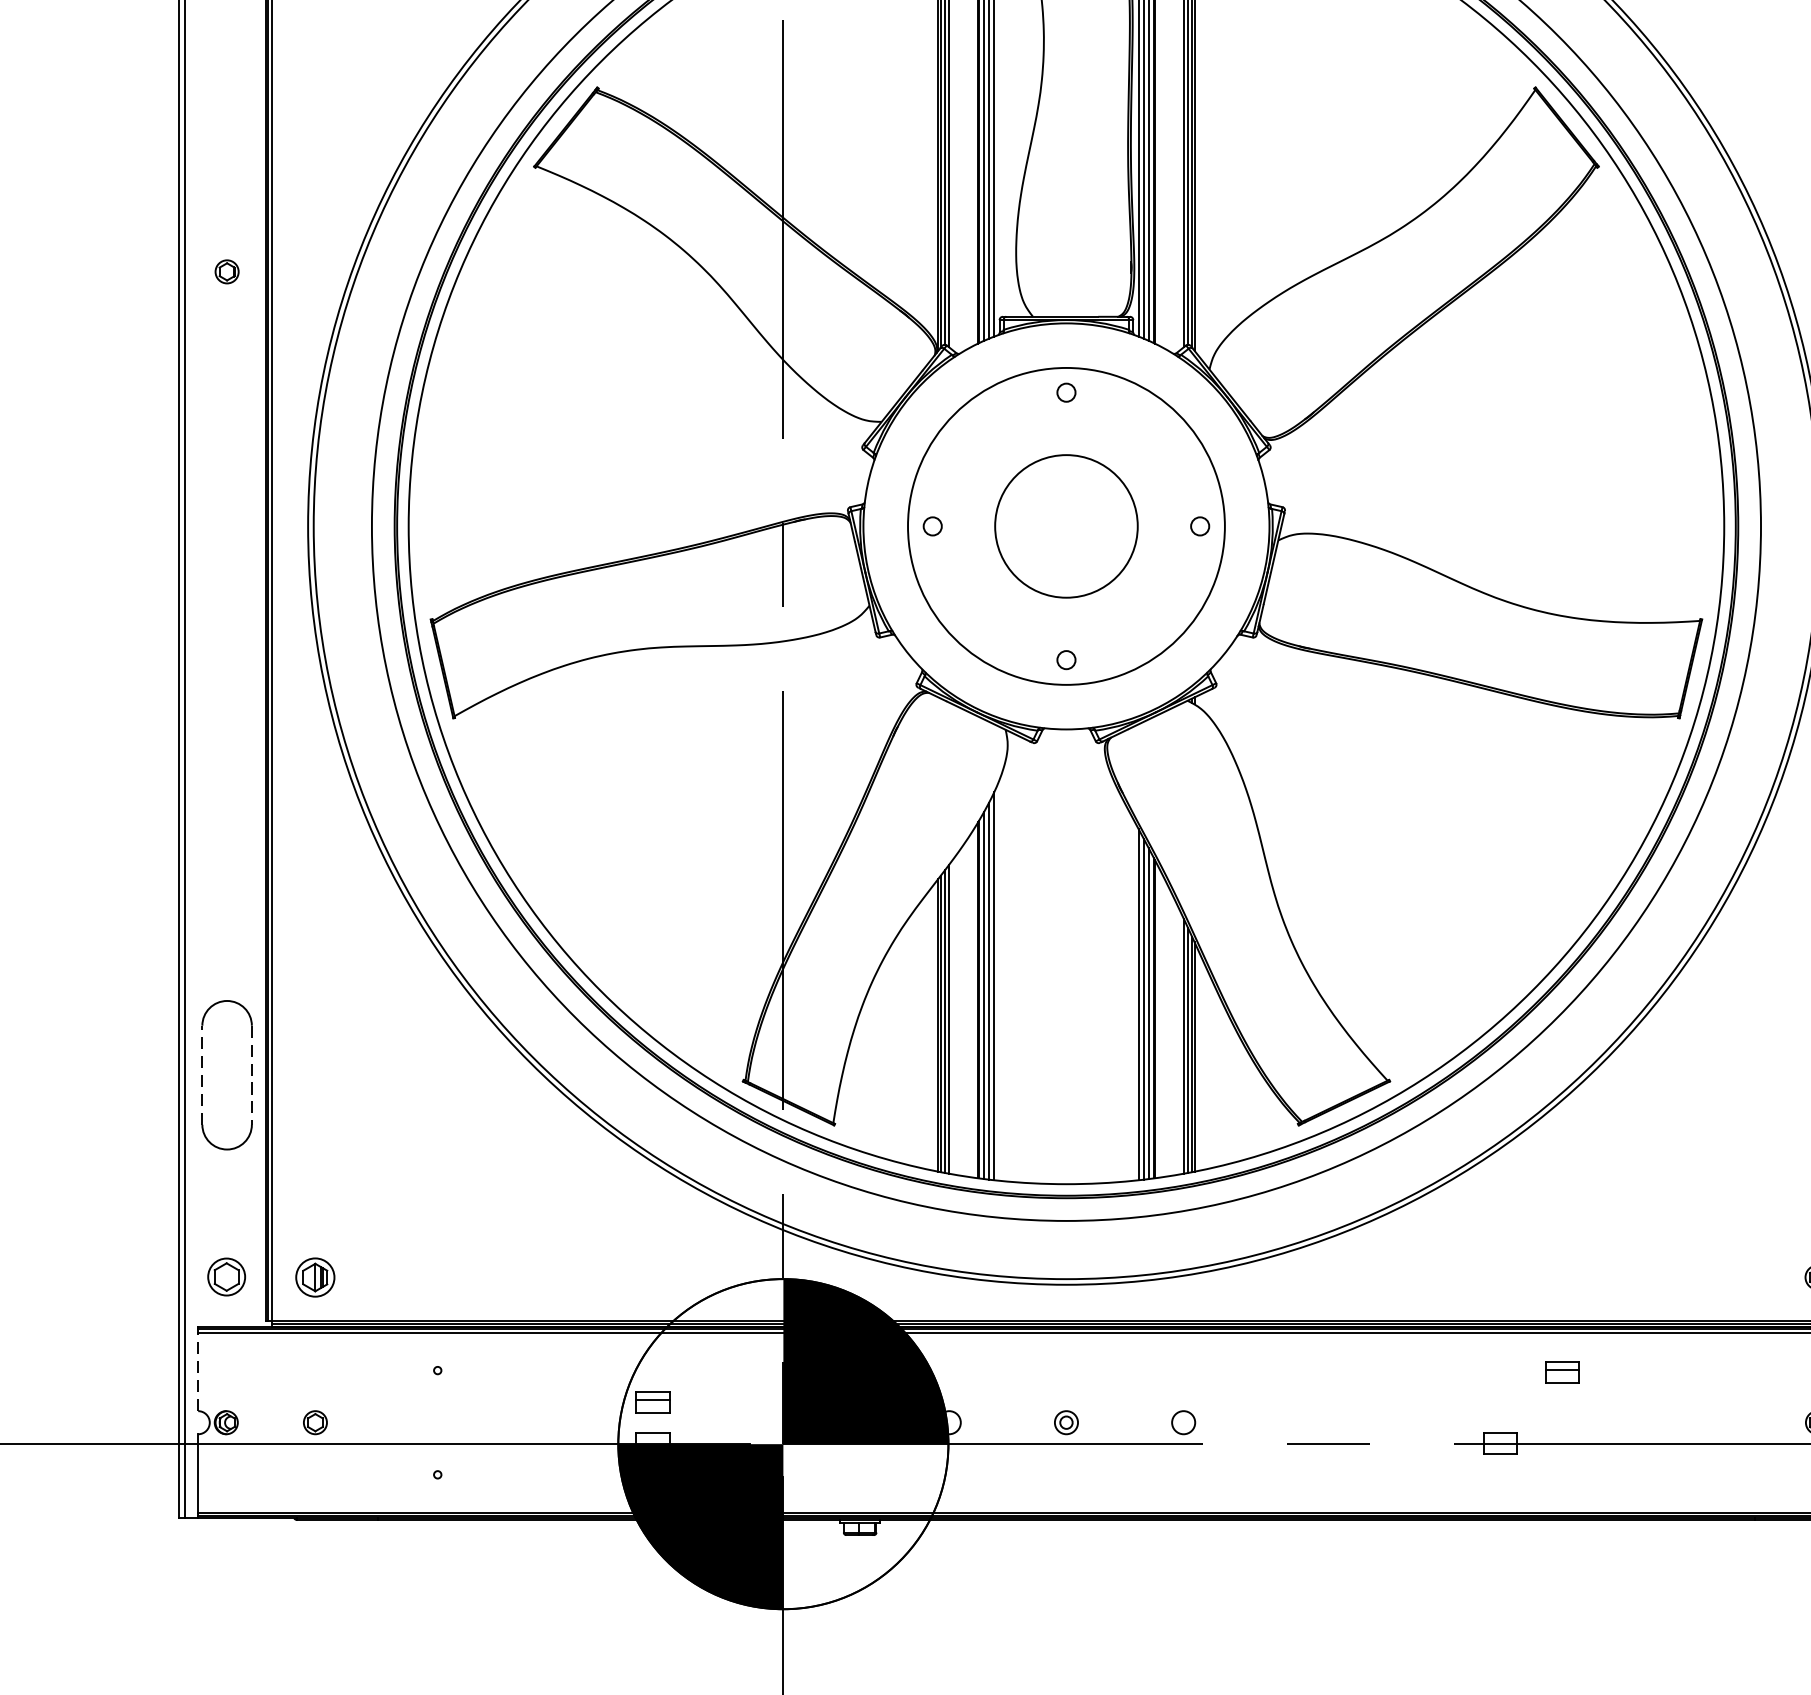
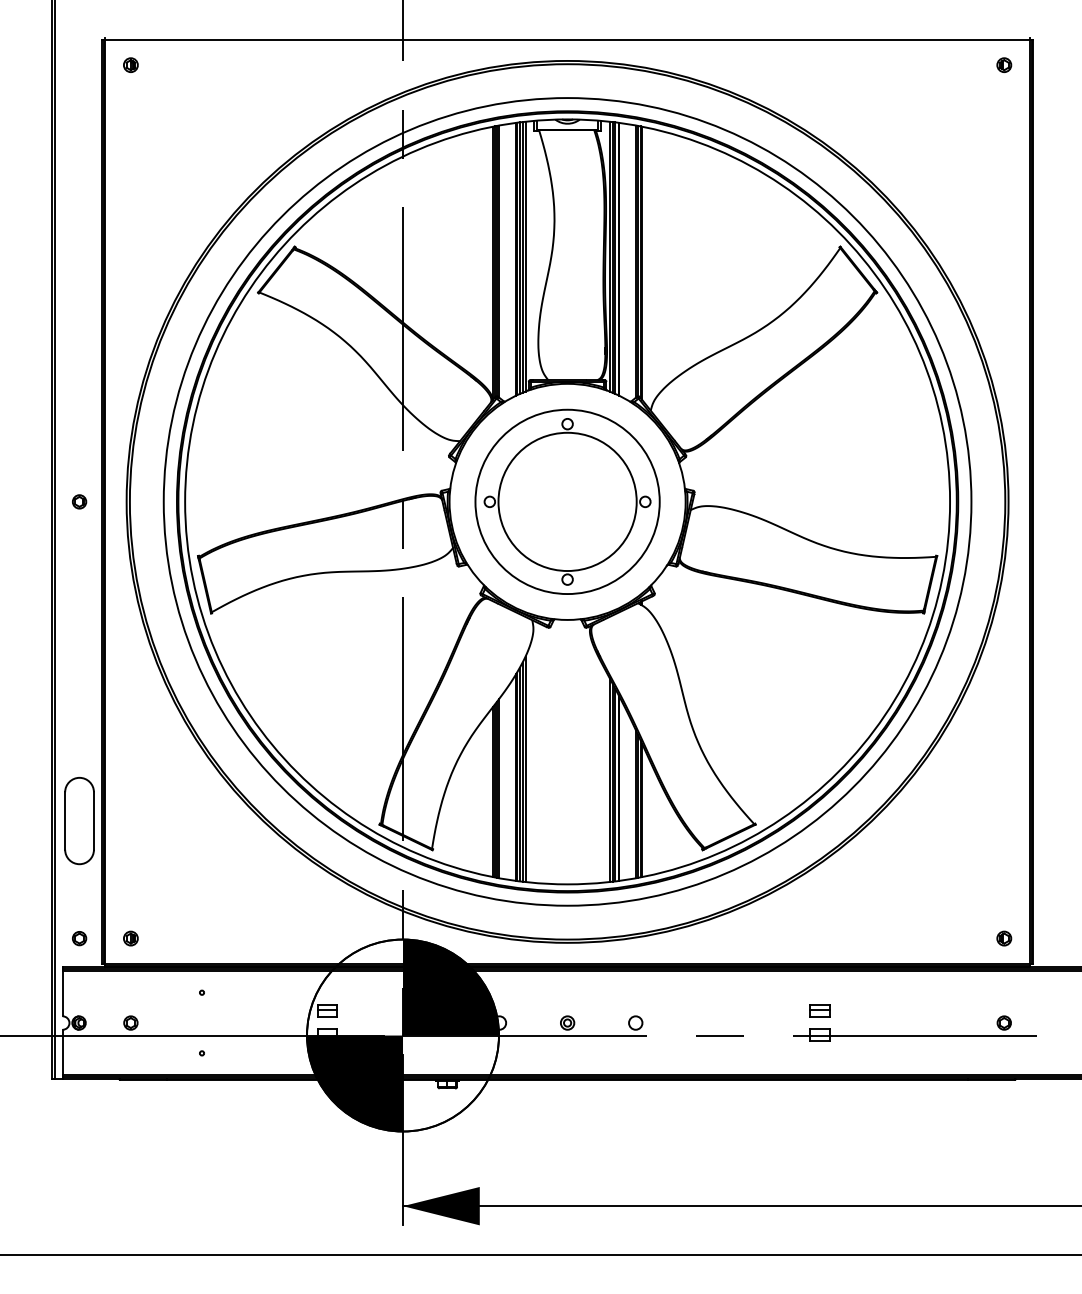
part: (227, 271) -> (79, 501), moved
circle: (1066, 525) -> (567, 501), size x1.67
line: (202, 1076) -> (65, 821), dashed -> solid
line: (251, 1076) -> (93, 821), dashed -> solid
part: (227, 1277) -> (79, 938), size x0.62
part: (314, 1277) -> (130, 938), size x0.62
line: (197, 1371) -> (62, 993), dashed -> solid
part: (1561, 1371) -> (819, 1010), moved

